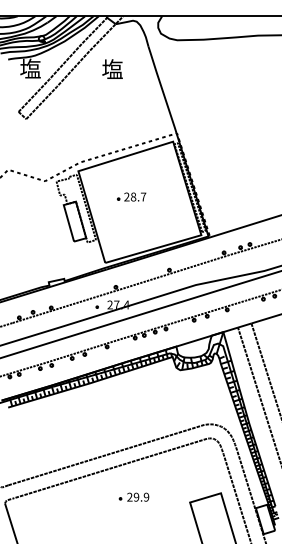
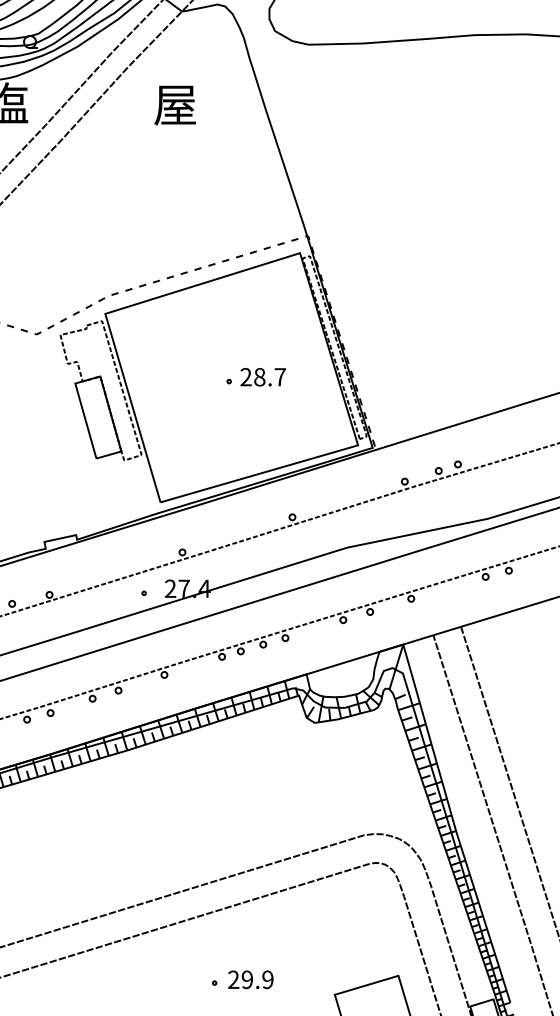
text: (112, 69) -> (175, 104), 塩 -> 屋
part: (131, 196) -> (255, 376), moved
part: (133, 496) -> (241, 978), moved

